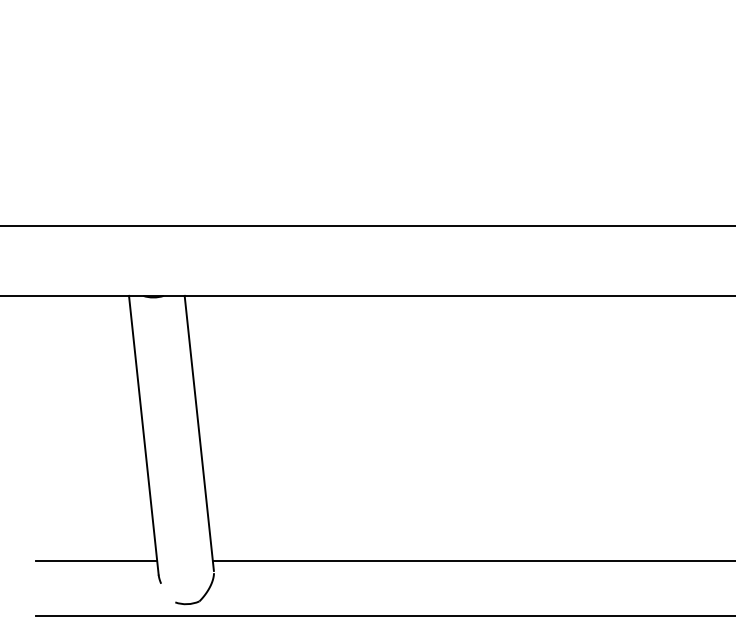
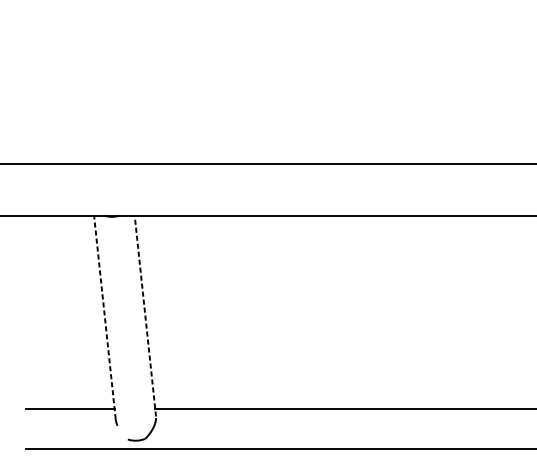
line: (199, 432) -> (145, 315), solid -> dashed
line: (143, 434) -> (104, 316), solid -> dashed

